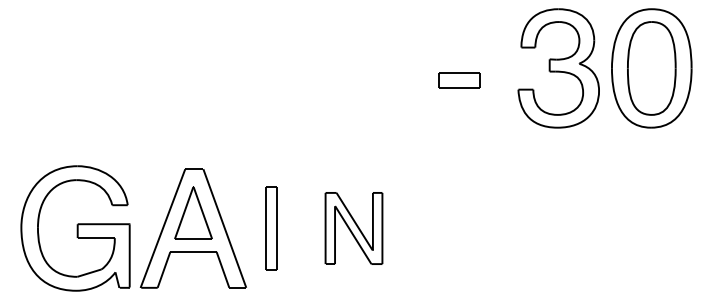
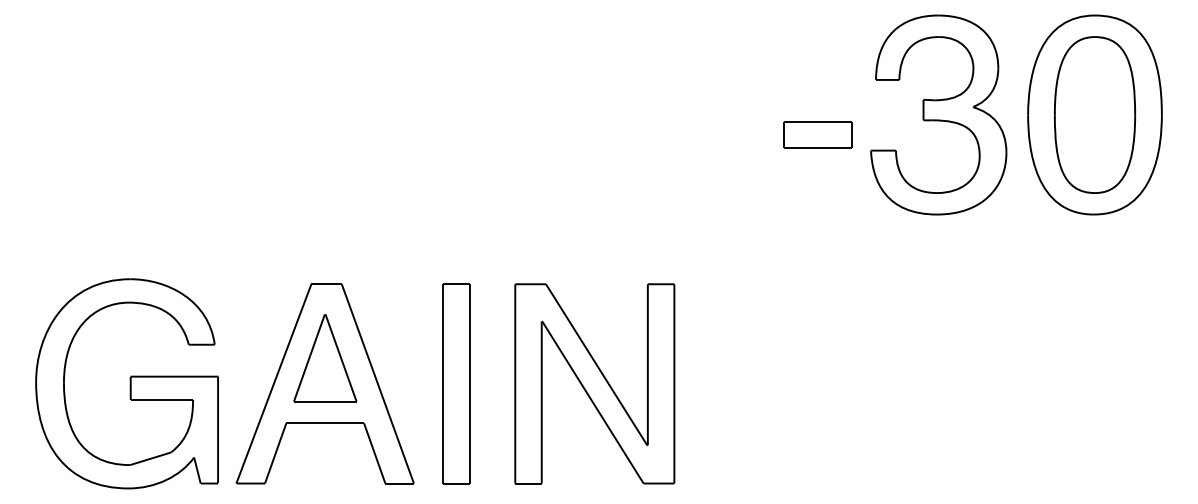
part: (459, 80) -> (817, 135), moved
part: (271, 228) -> (456, 383), size x1.43
part: (353, 228) -> (593, 383), size x1.67

